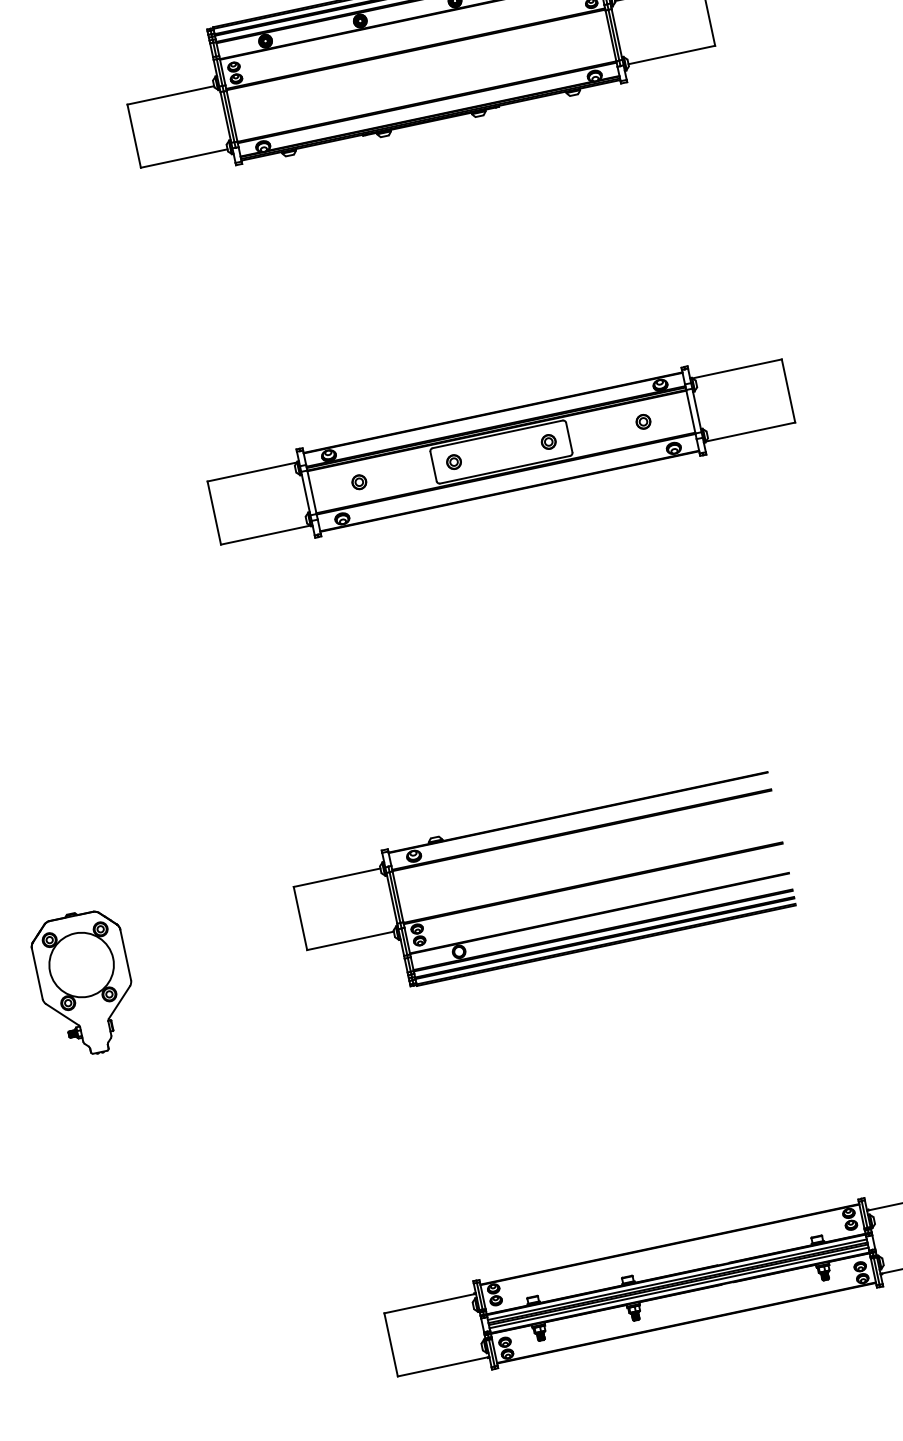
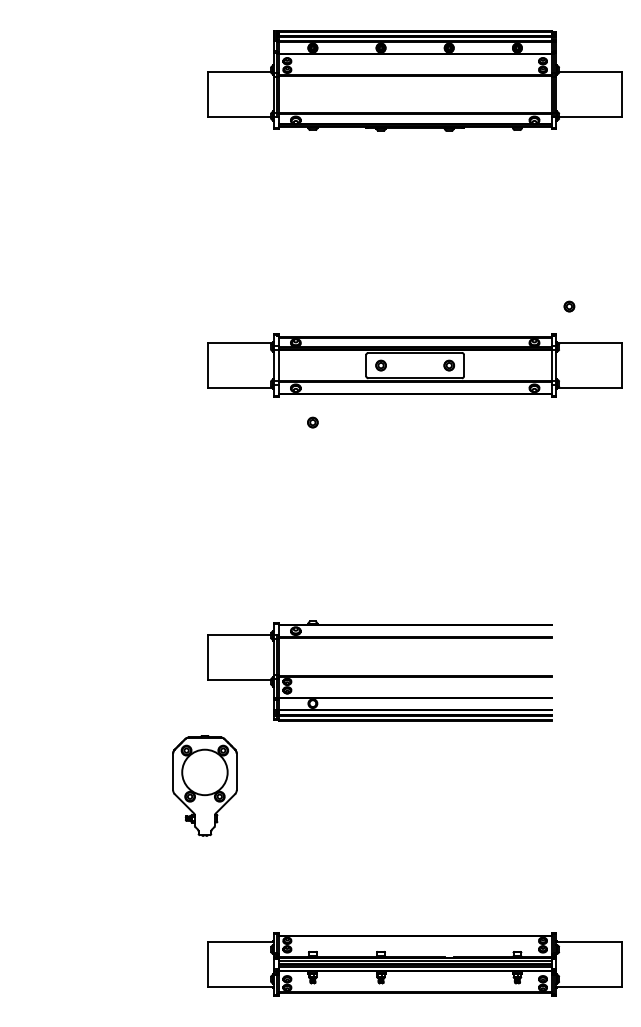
part: (643, 421) -> (569, 306), moved
part: (358, 482) -> (312, 422), moved
part: (84, 983) -> (204, 785), moved

